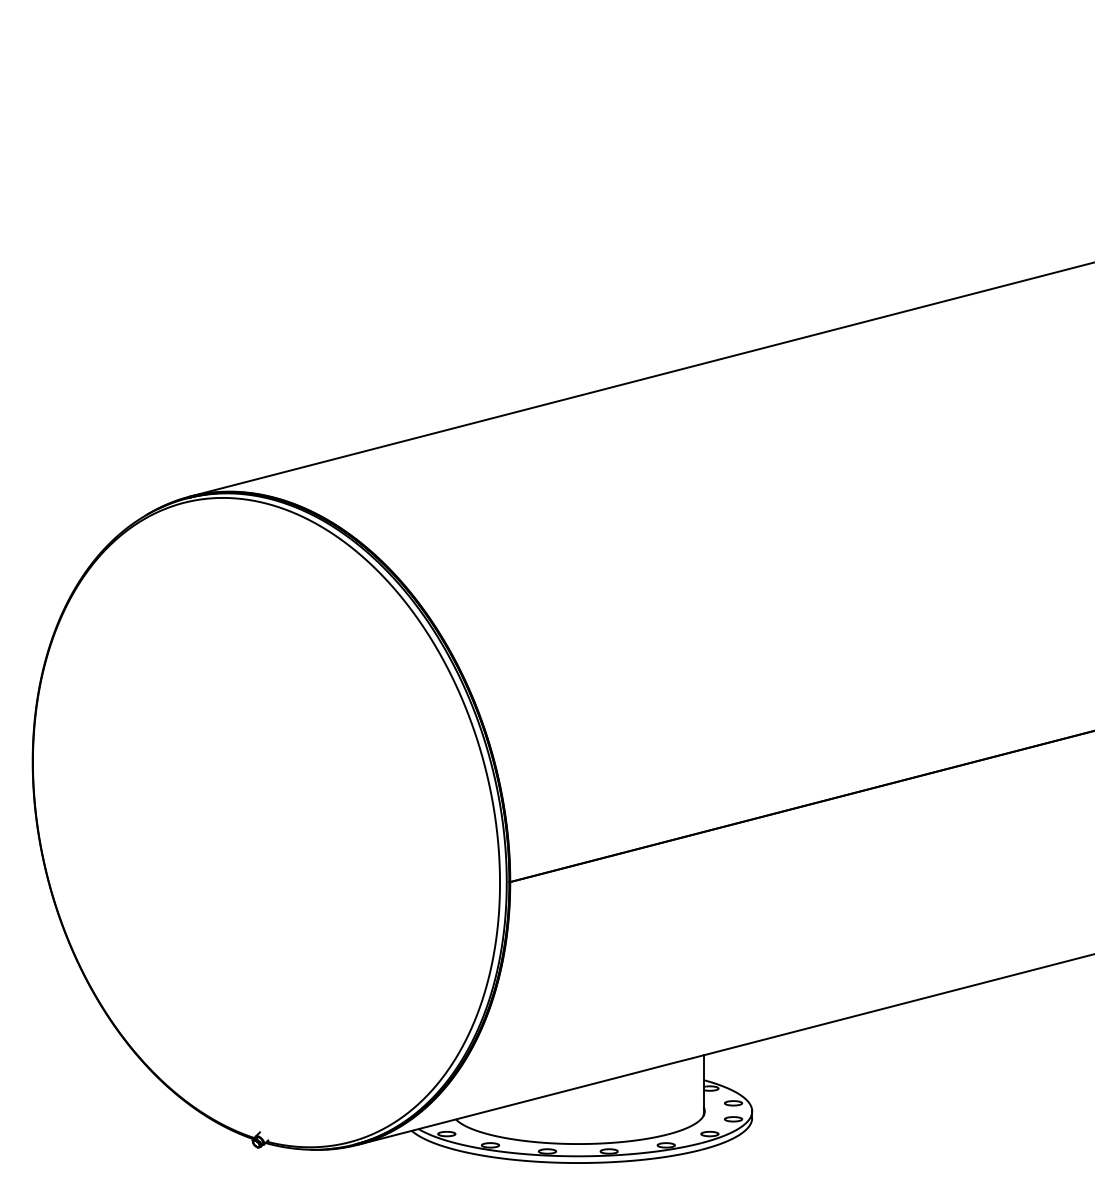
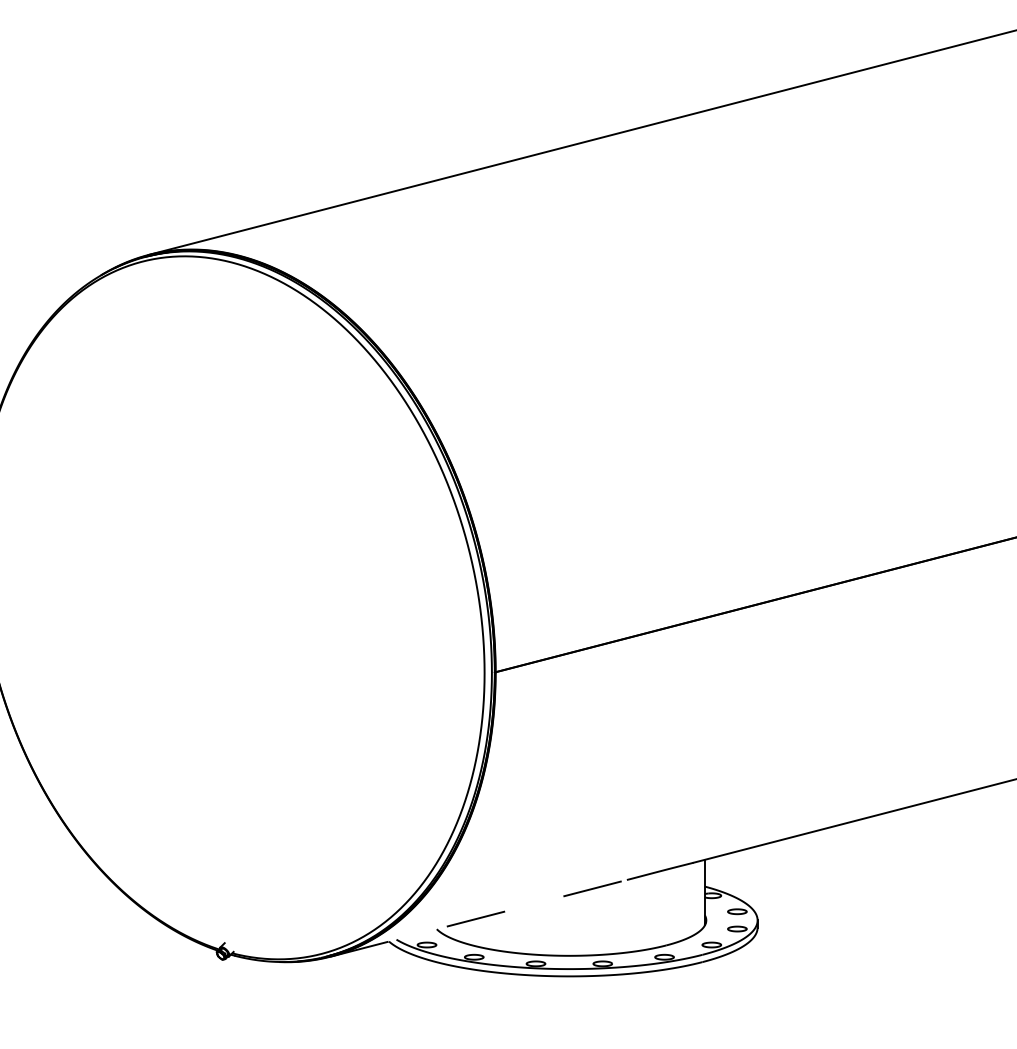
line: (494, 1109) -> (478, 918), solid -> dashed

